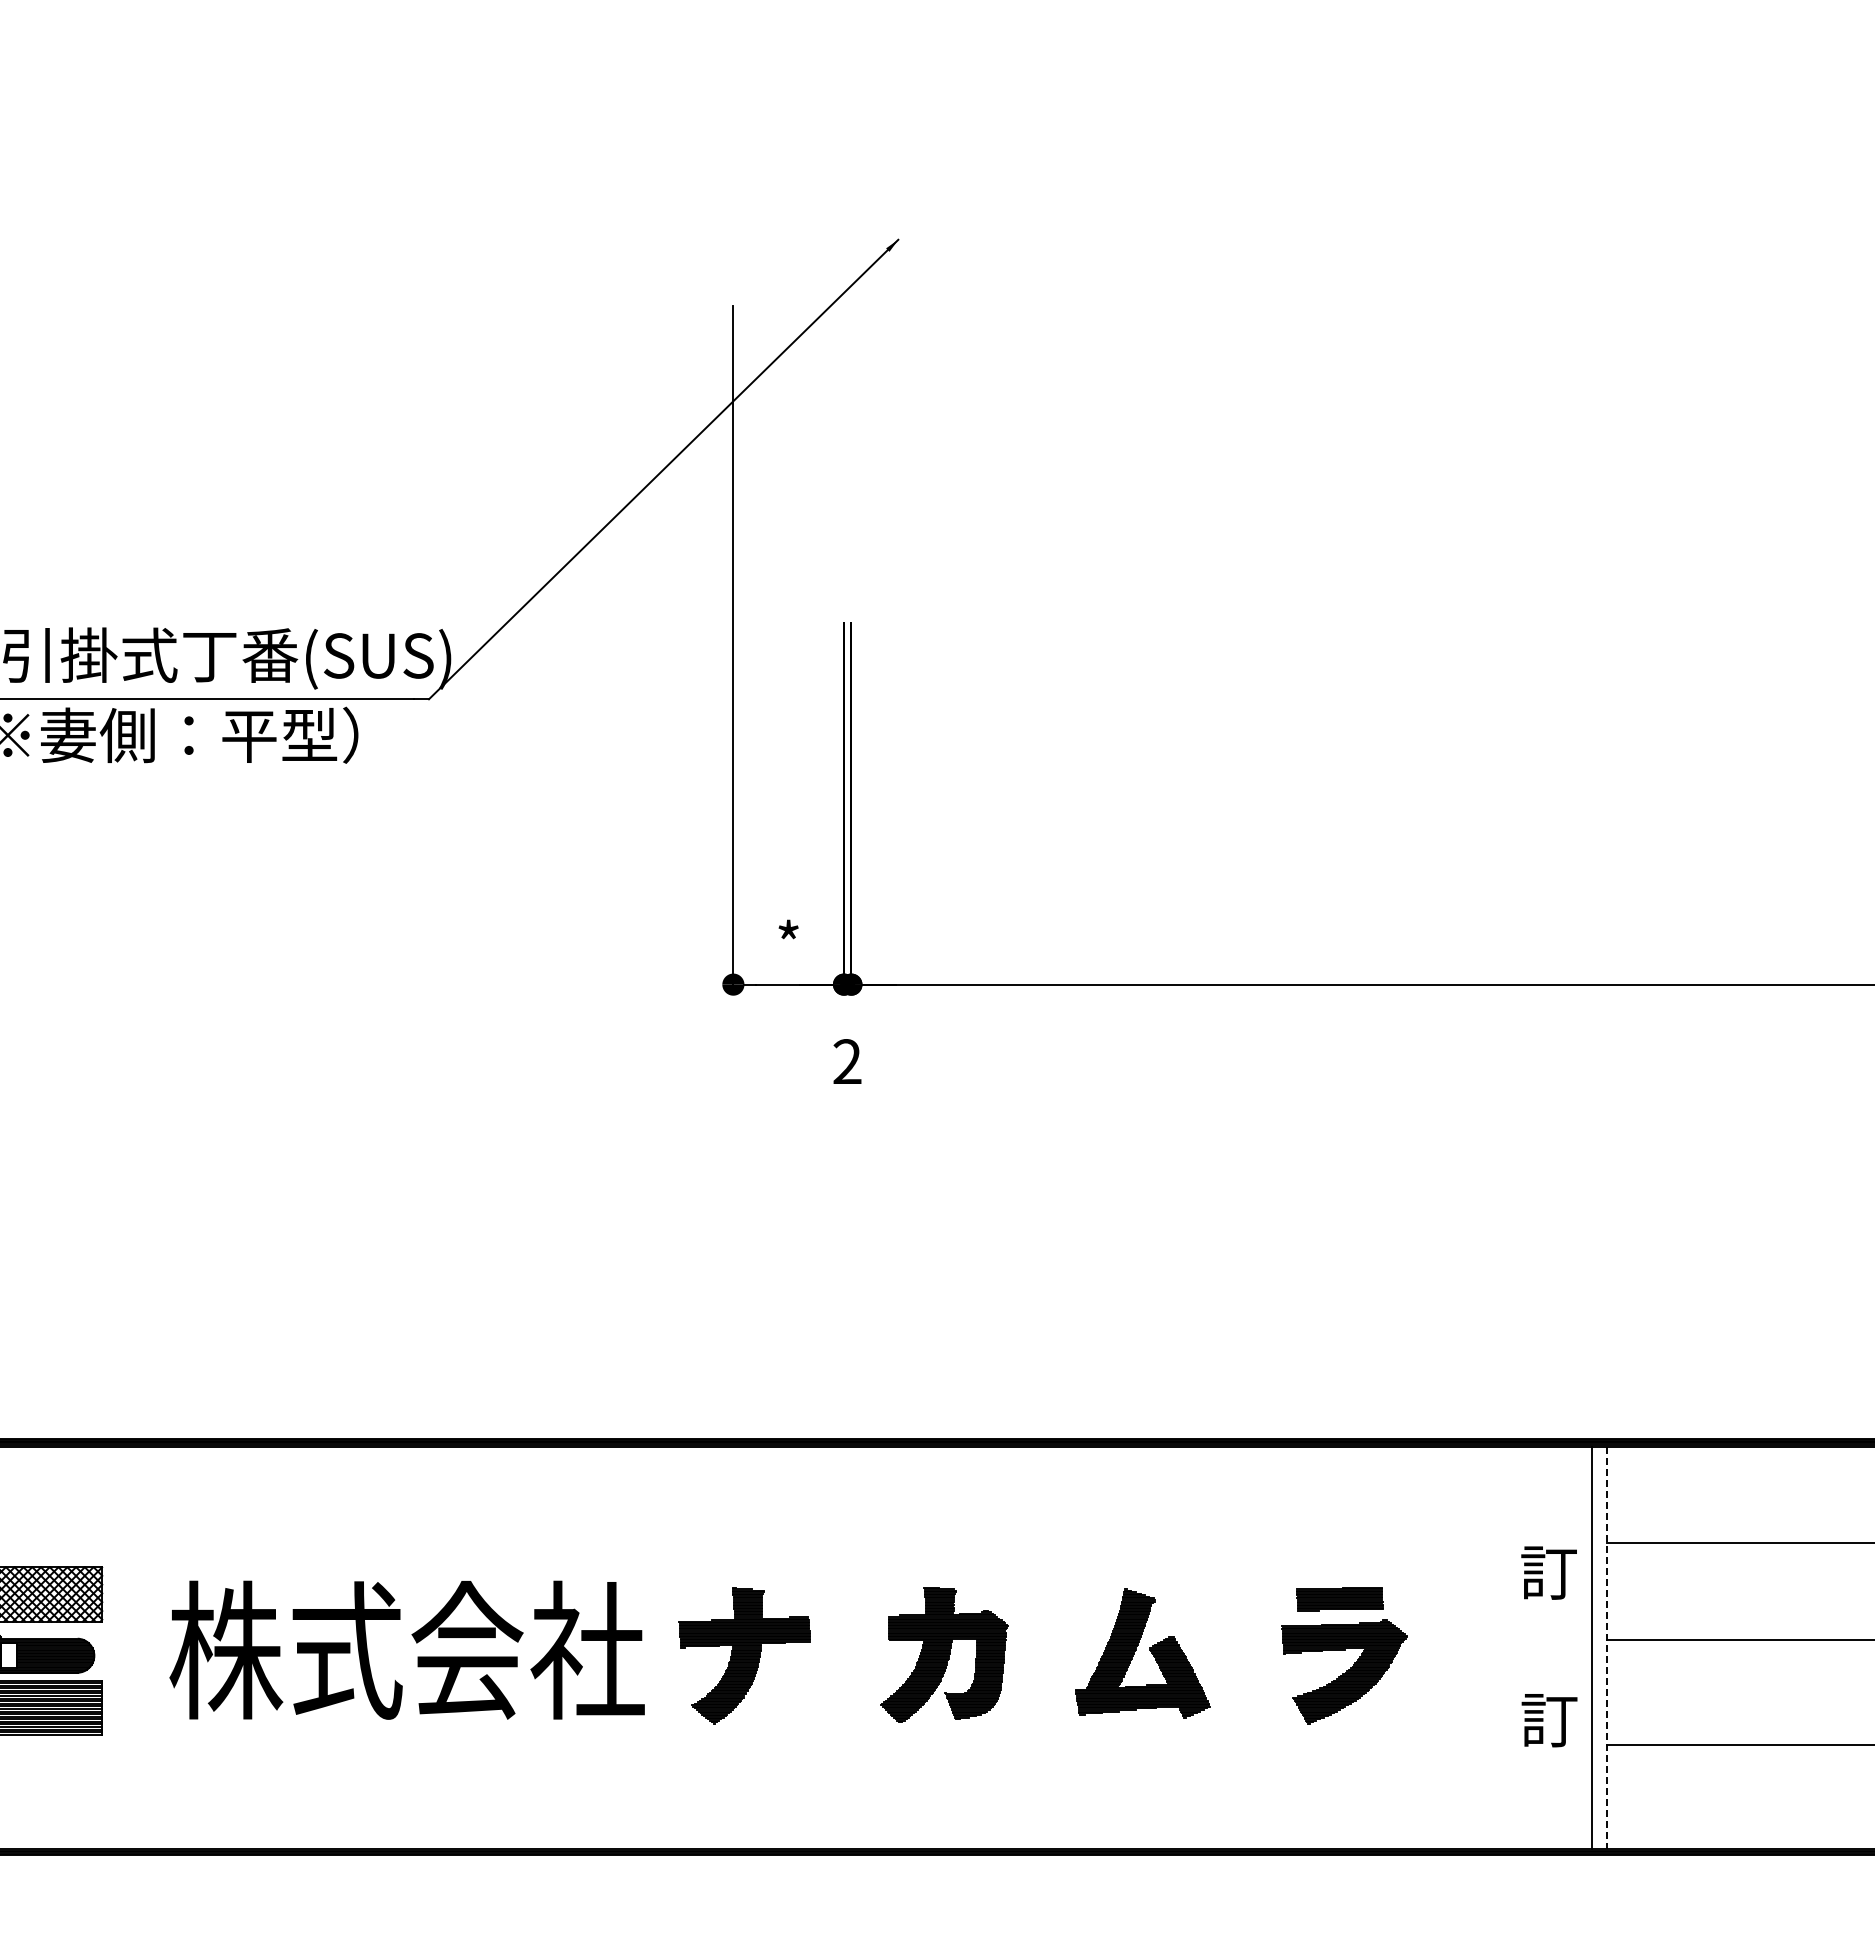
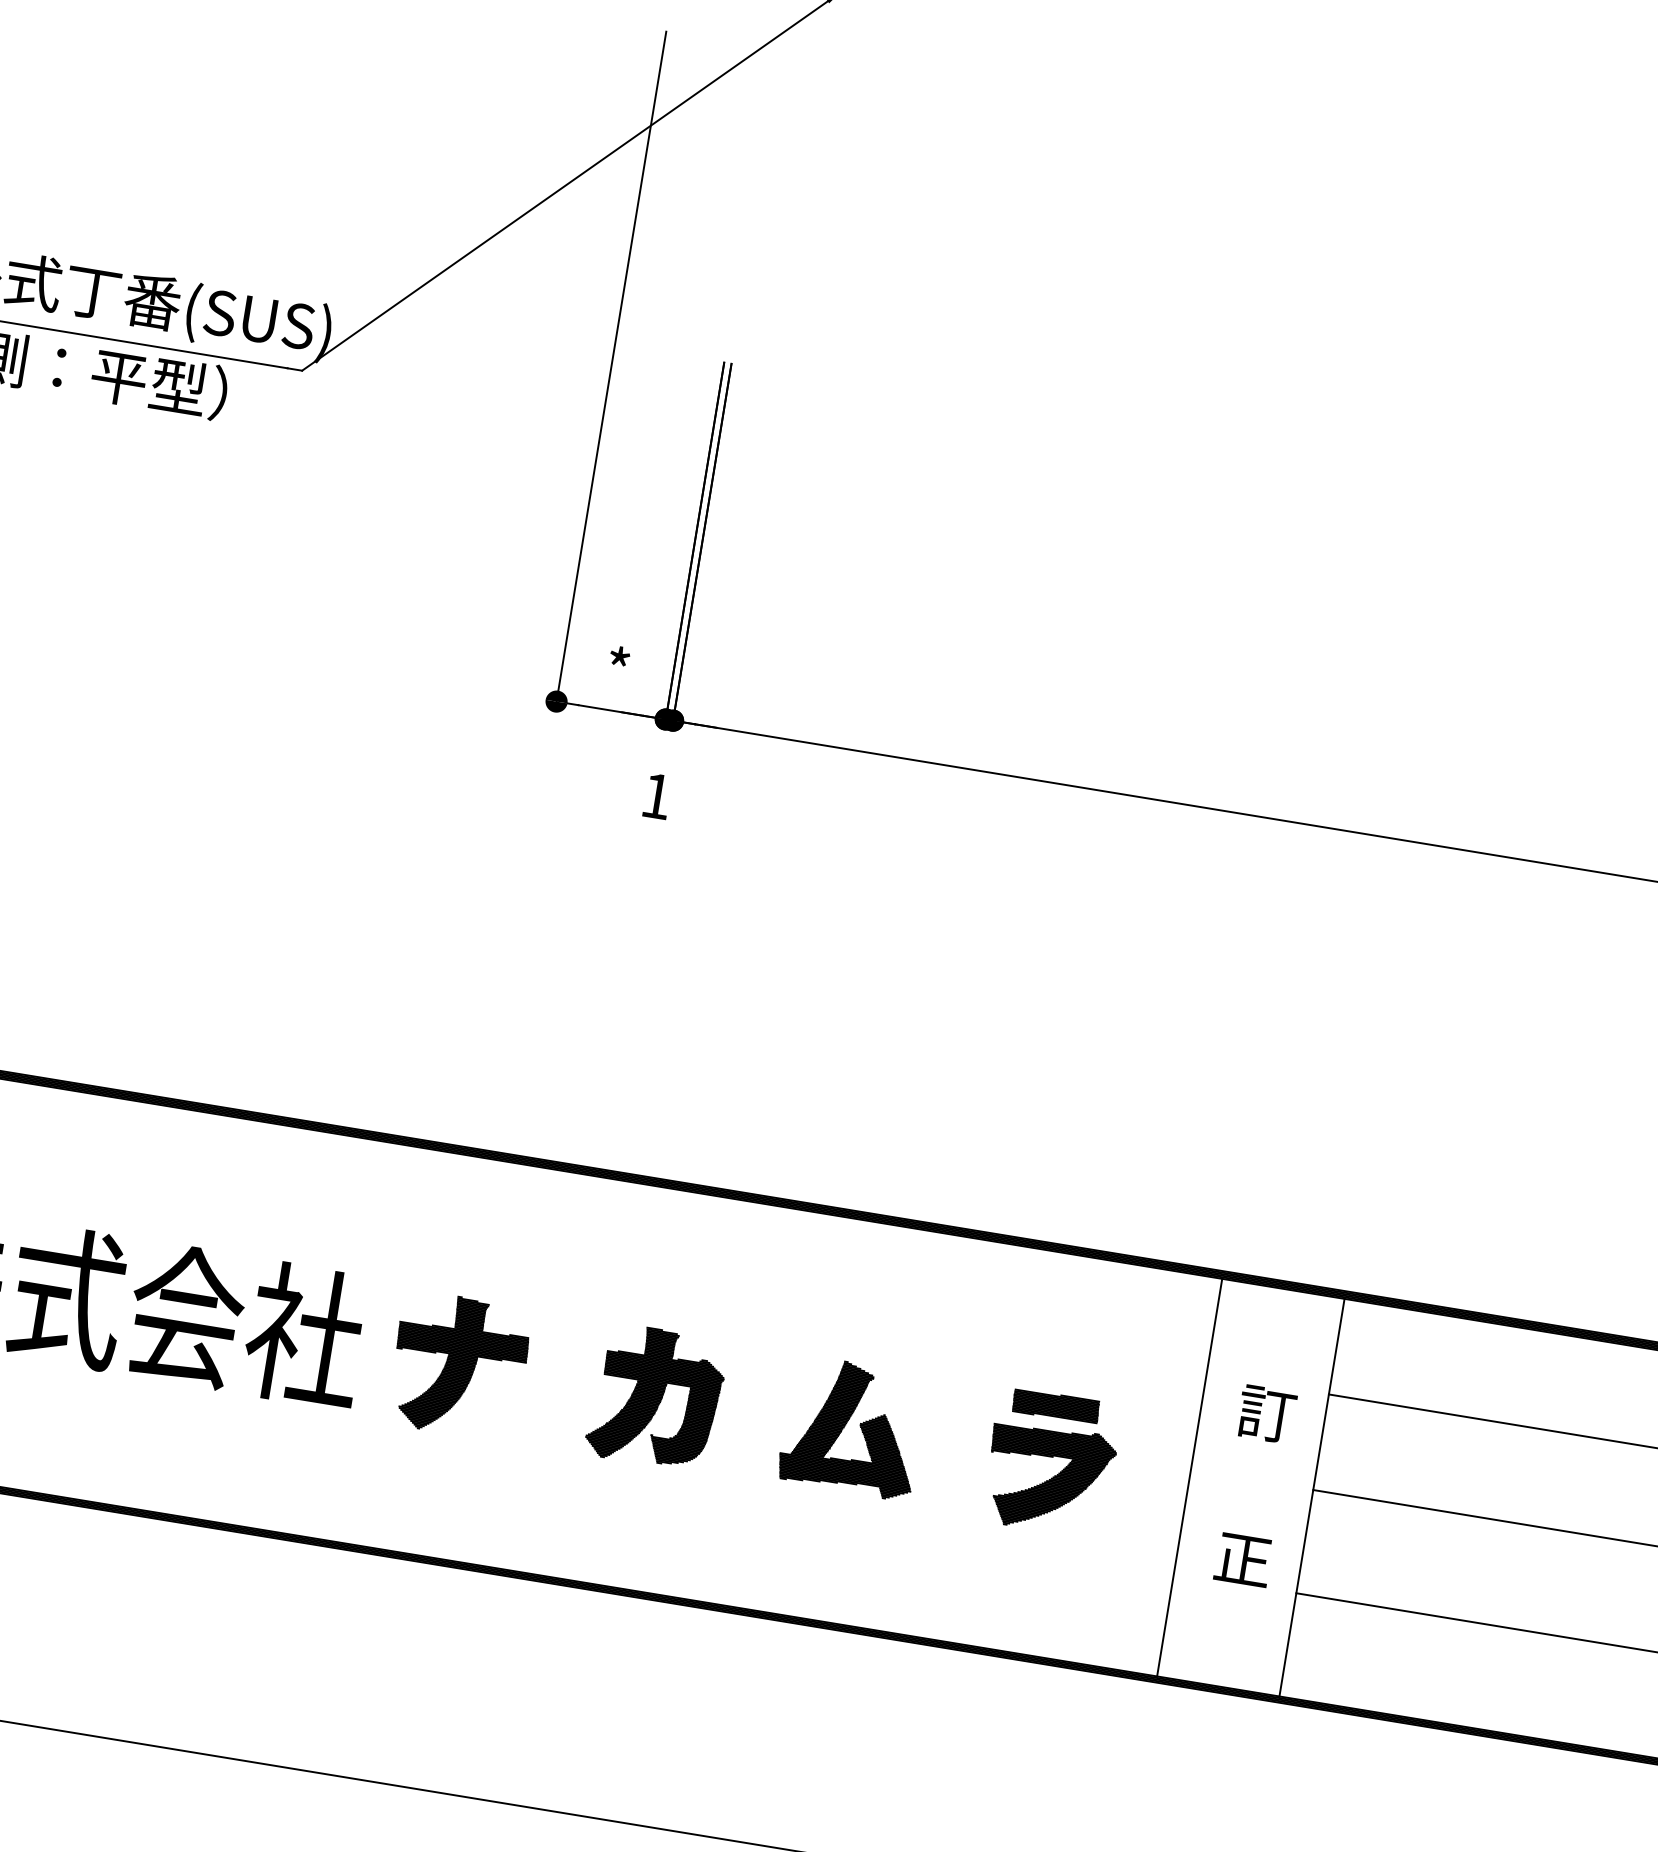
text: (847, 1061) -> (656, 795), 2 -> 1
line: (1592, 1647) -> (1189, 1477), moved
line: (1607, 1648) -> (1312, 1498), dashed -> solid
text: (1549, 1720) -> (1243, 1560), 訂 -> 正

